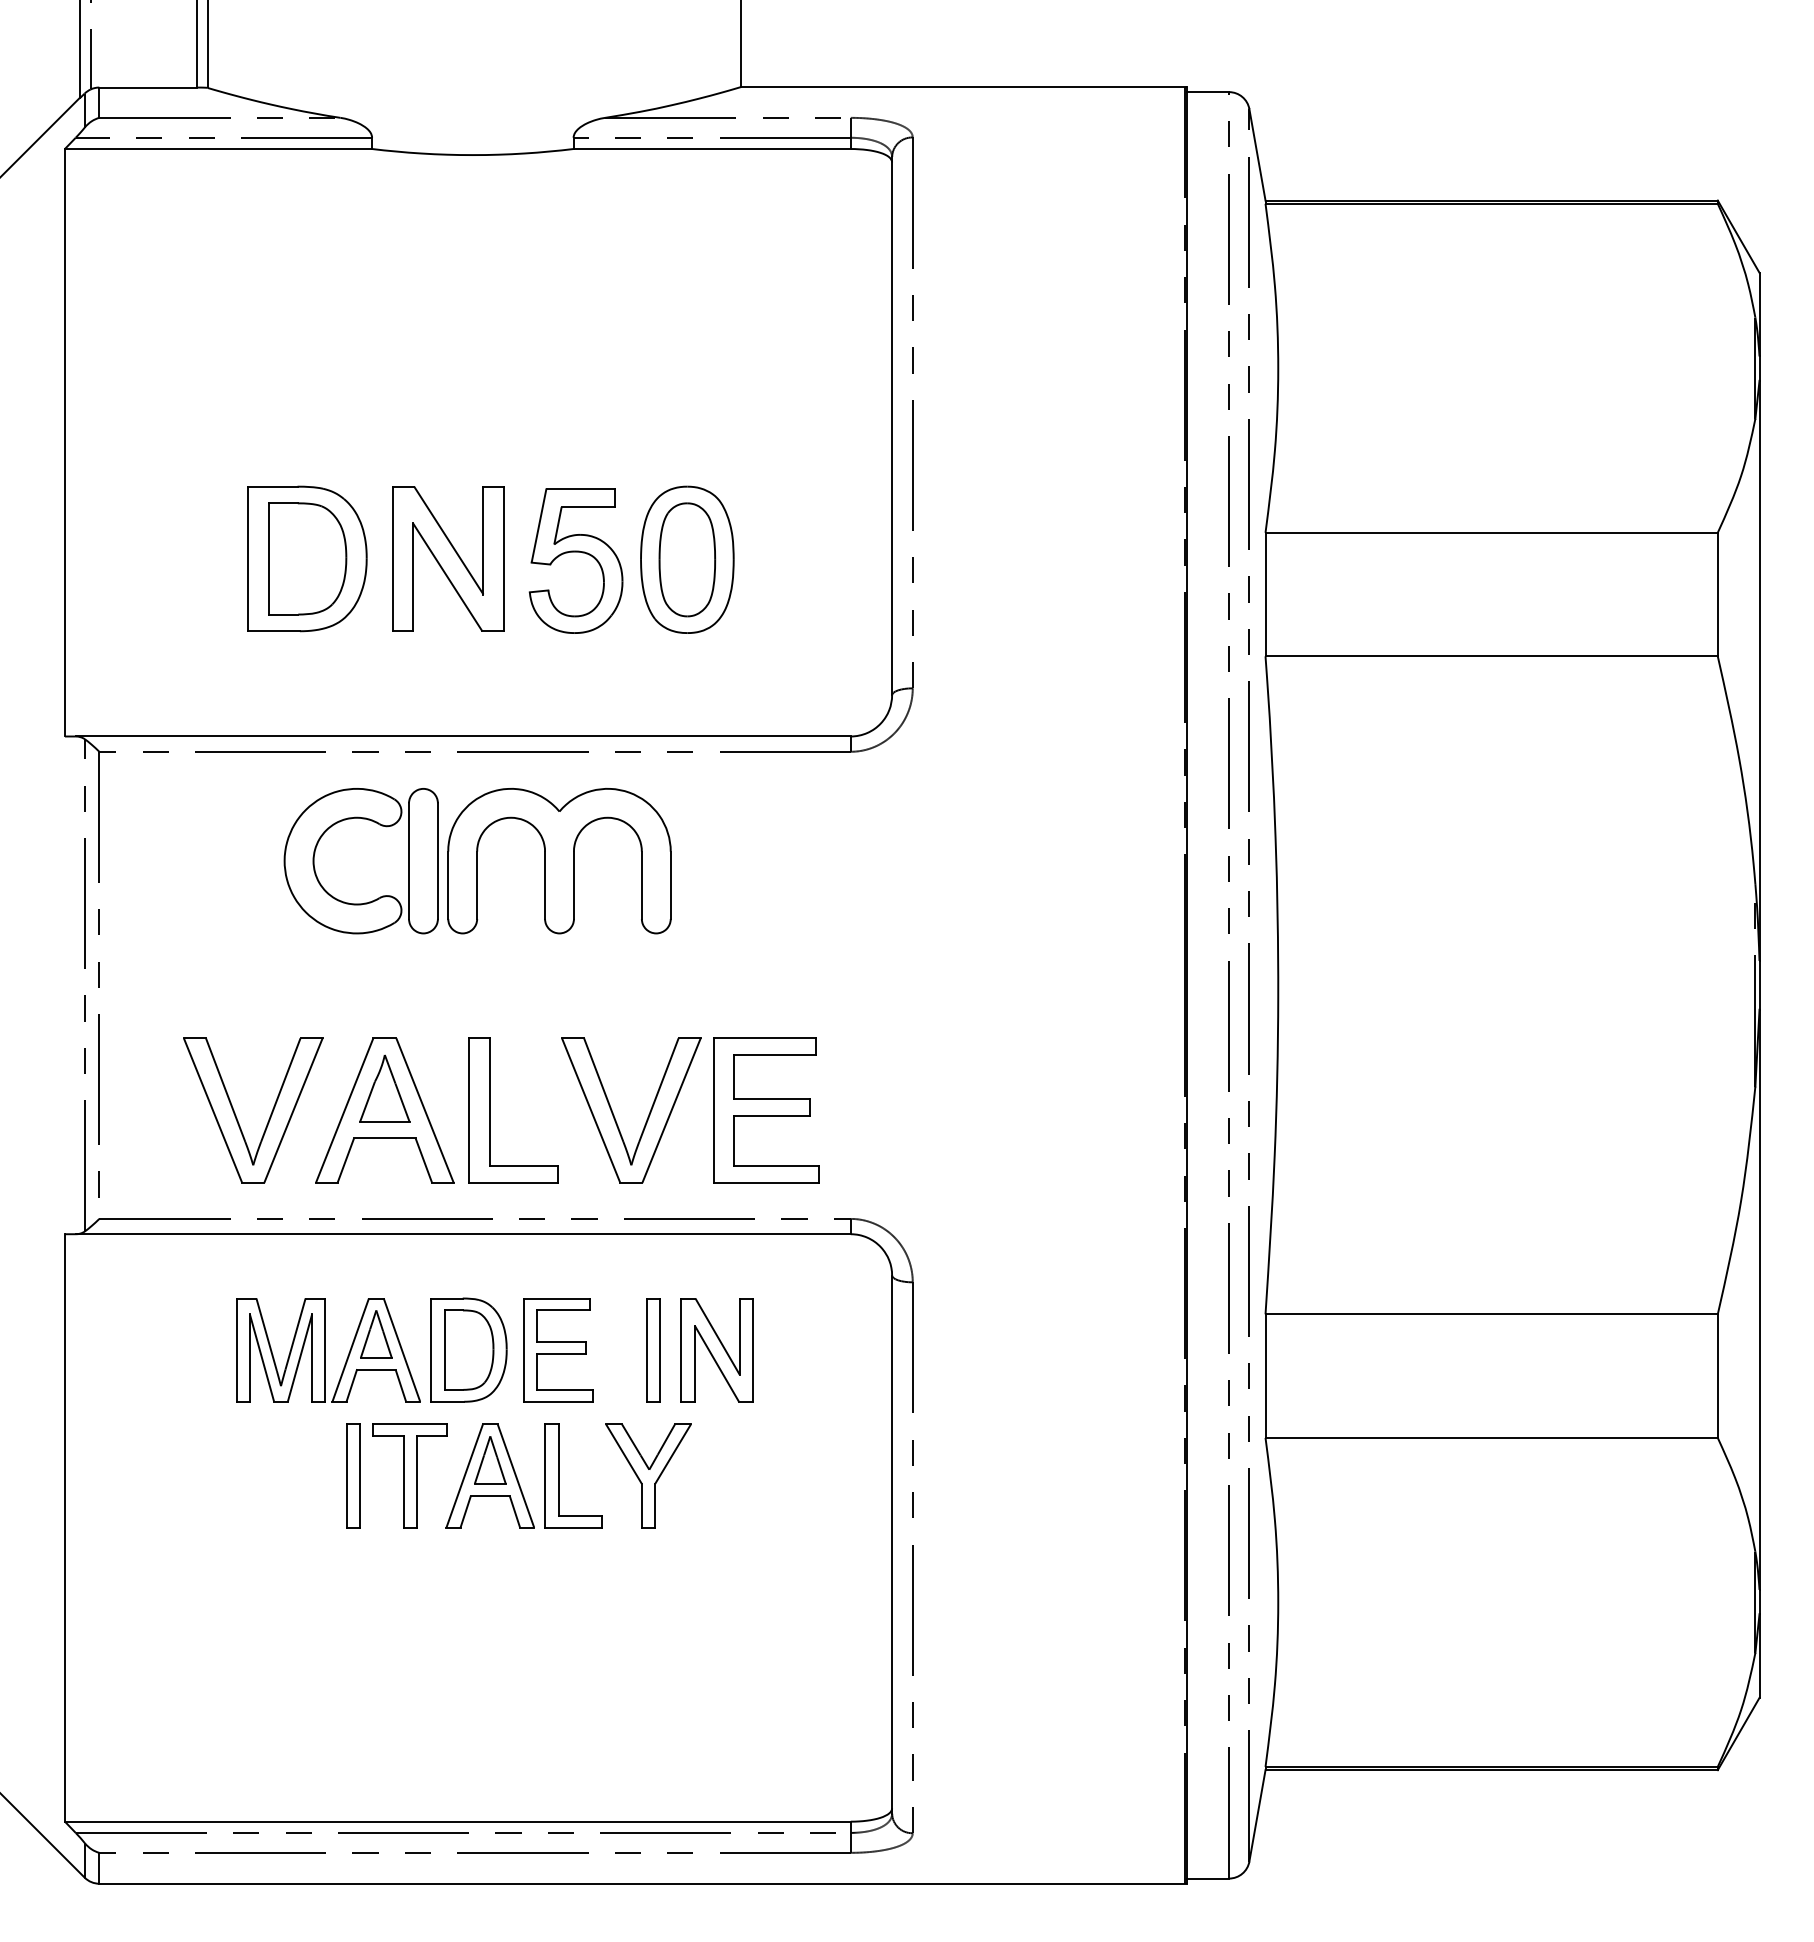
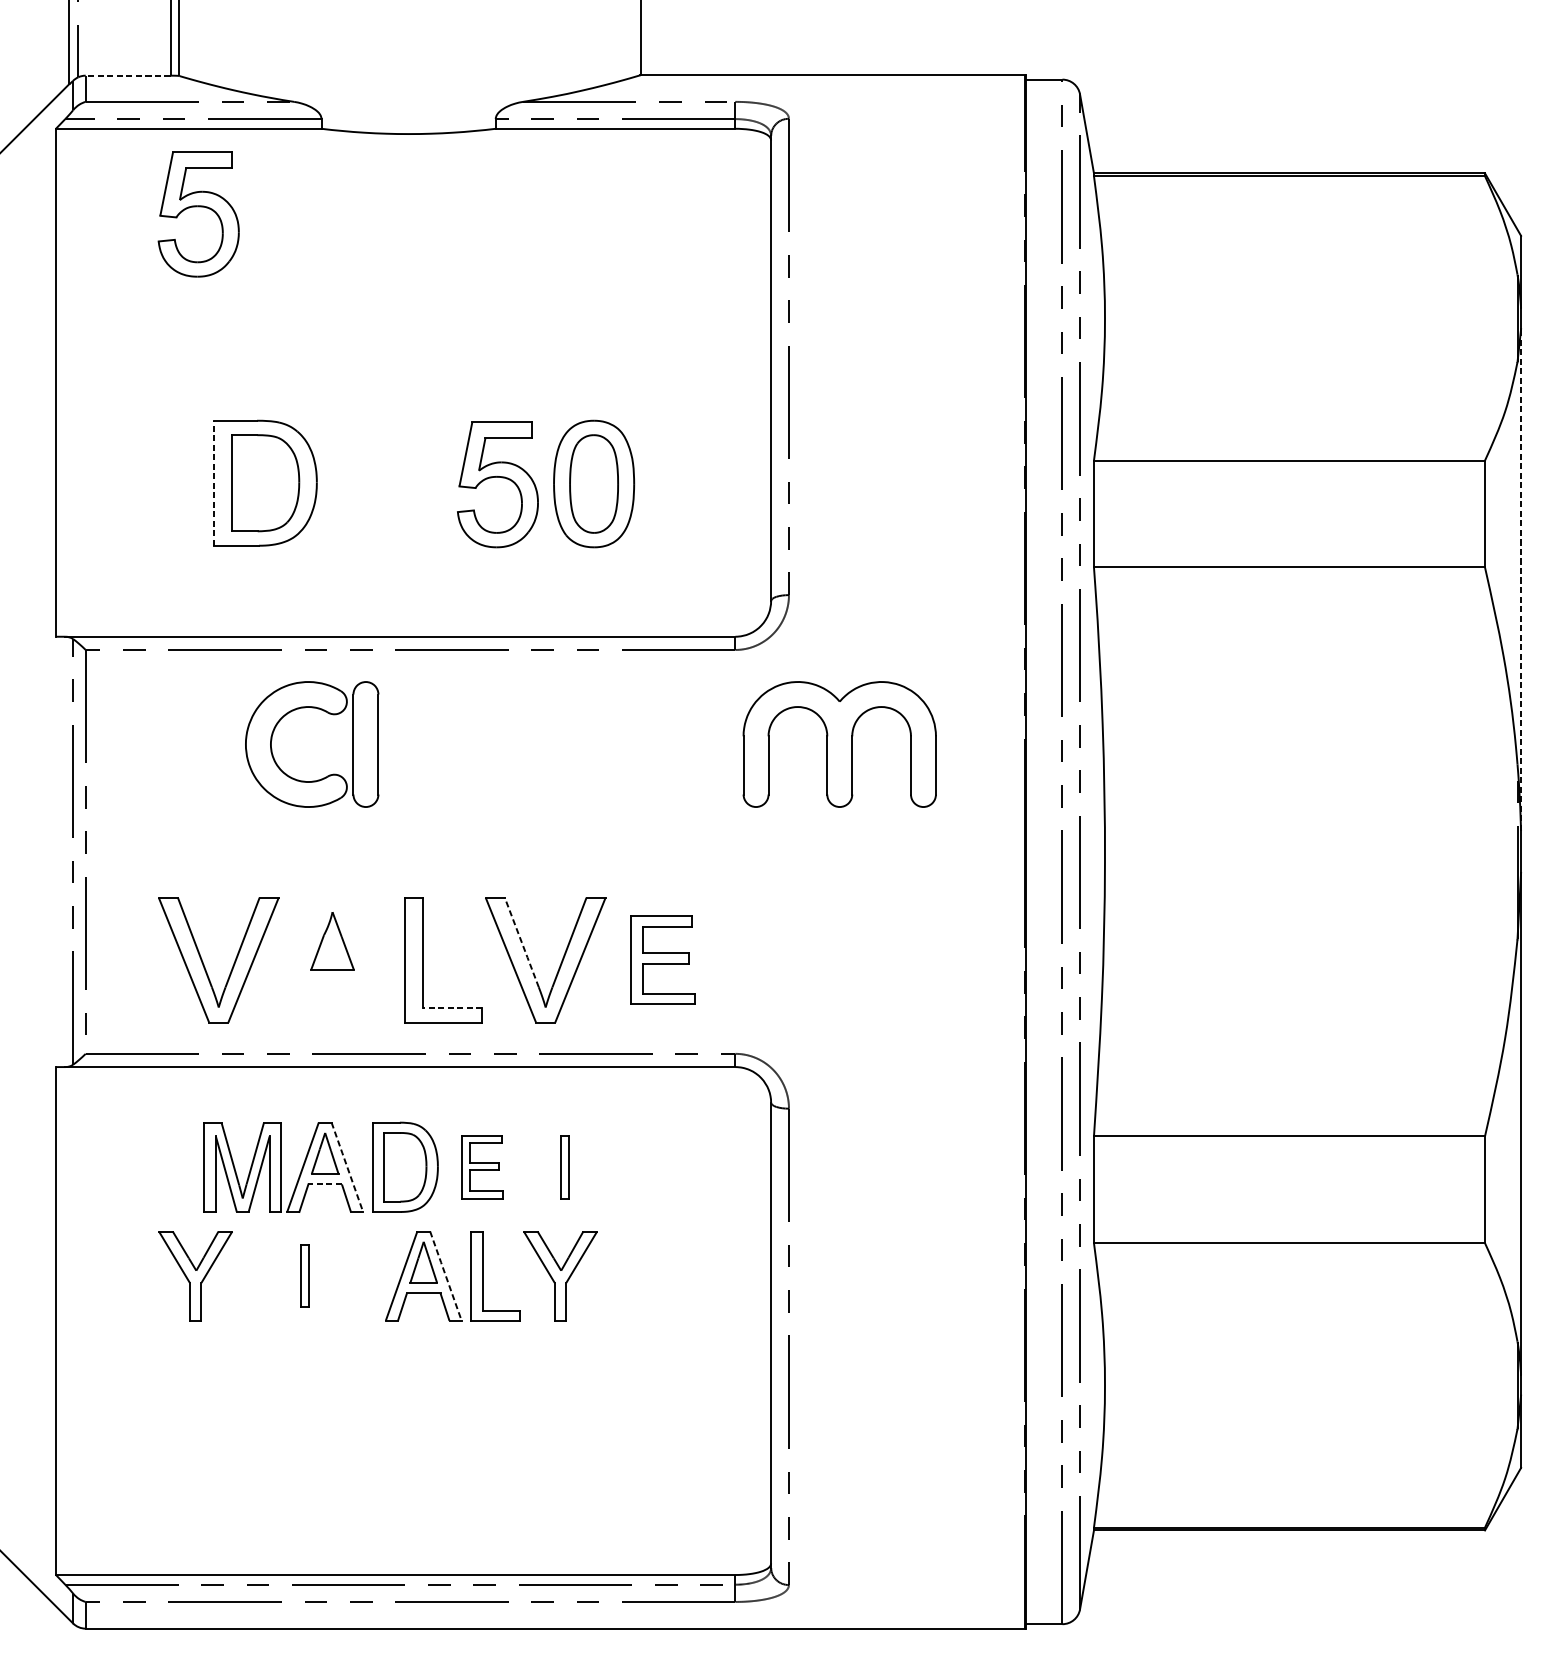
line: (147, 87) -> (127, 75), solid -> dashed
part: (229, 239) -> (198, 207), added
line: (248, 558) -> (214, 482), solid -> dashed
part: (448, 558) -> (387, 482), removed
line: (1759, 670) -> (1521, 579), solid -> dashed
part: (559, 861) -> (839, 744), moved
line: (603, 1089) -> (521, 941), solid -> dashed
part: (384, 1110) -> (332, 960), removed
part: (766, 1110) -> (662, 960), size x0.7
line: (523, 1166) -> (452, 1008), solid -> dashed
line: (402, 1350) -> (347, 1167), solid -> dashed
part: (558, 1350) -> (482, 1167), size x0.7
part: (653, 1350) -> (564, 1167), size x0.7
part: (716, 1350) -> (619, 1167), removed
line: (375, 1370) -> (324, 1184), solid -> dashed
part: (226, 1475) -> (195, 1275), added
part: (353, 1475) -> (305, 1275), size x0.7
part: (409, 1475) -> (353, 1275), removed
line: (516, 1476) -> (446, 1276), solid -> dashed

